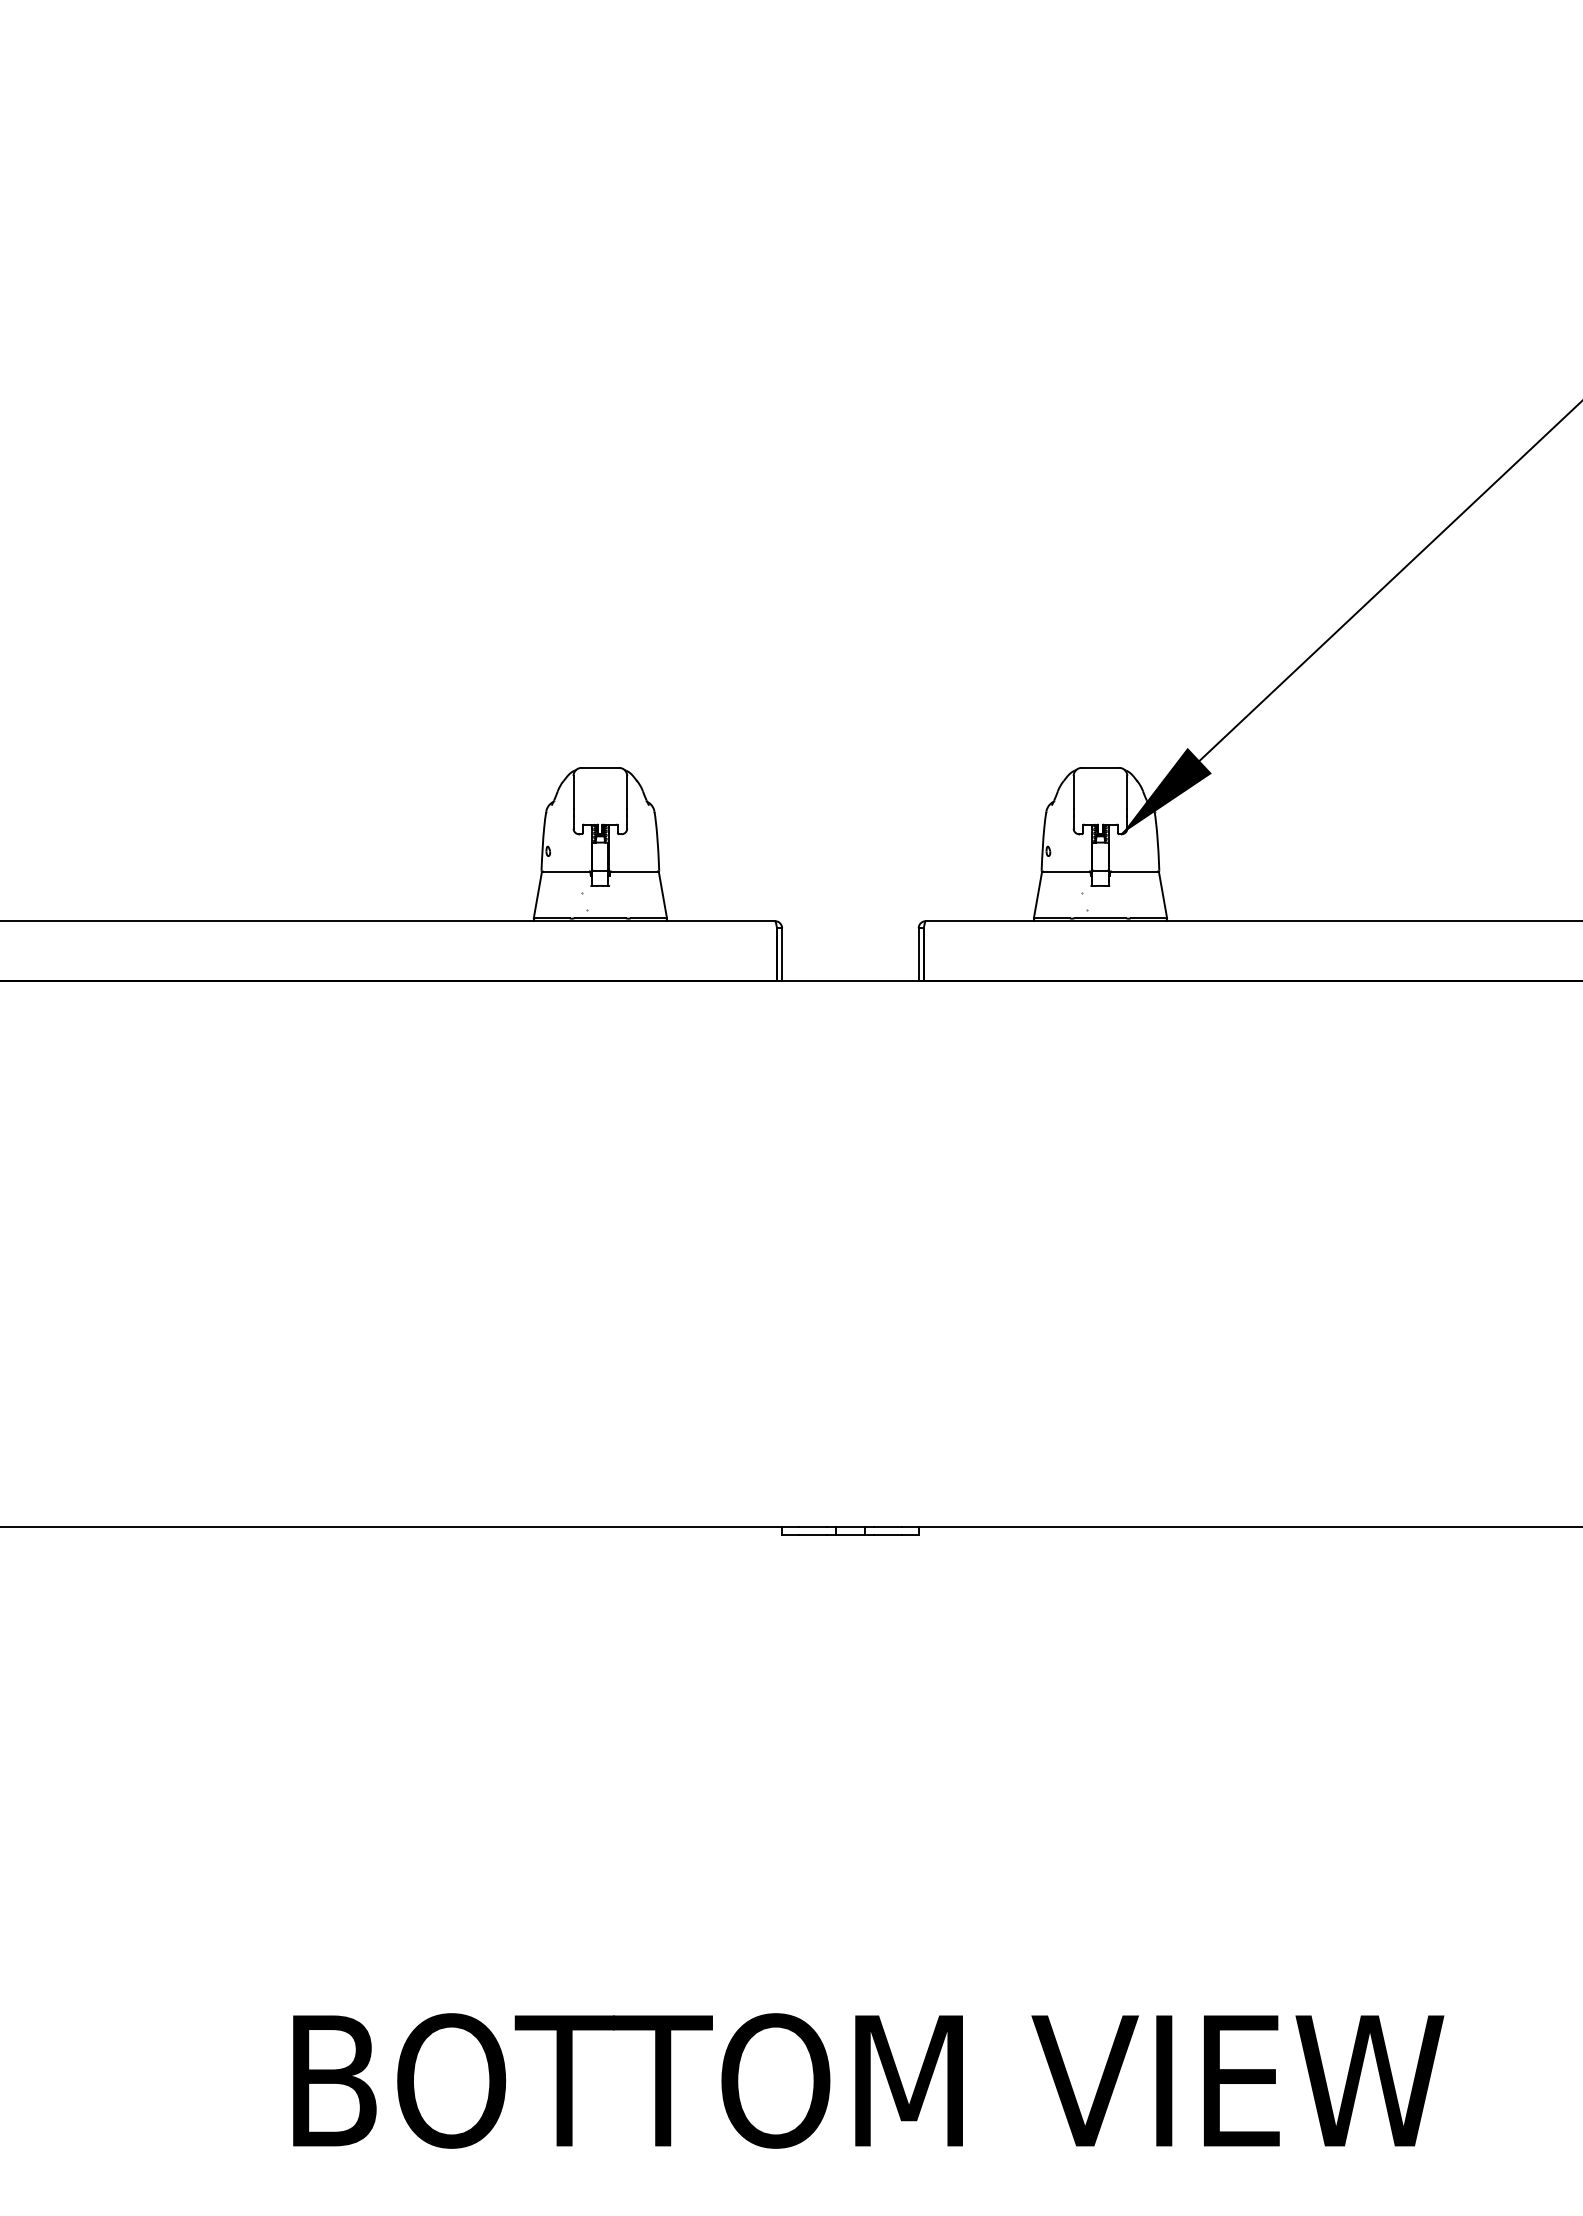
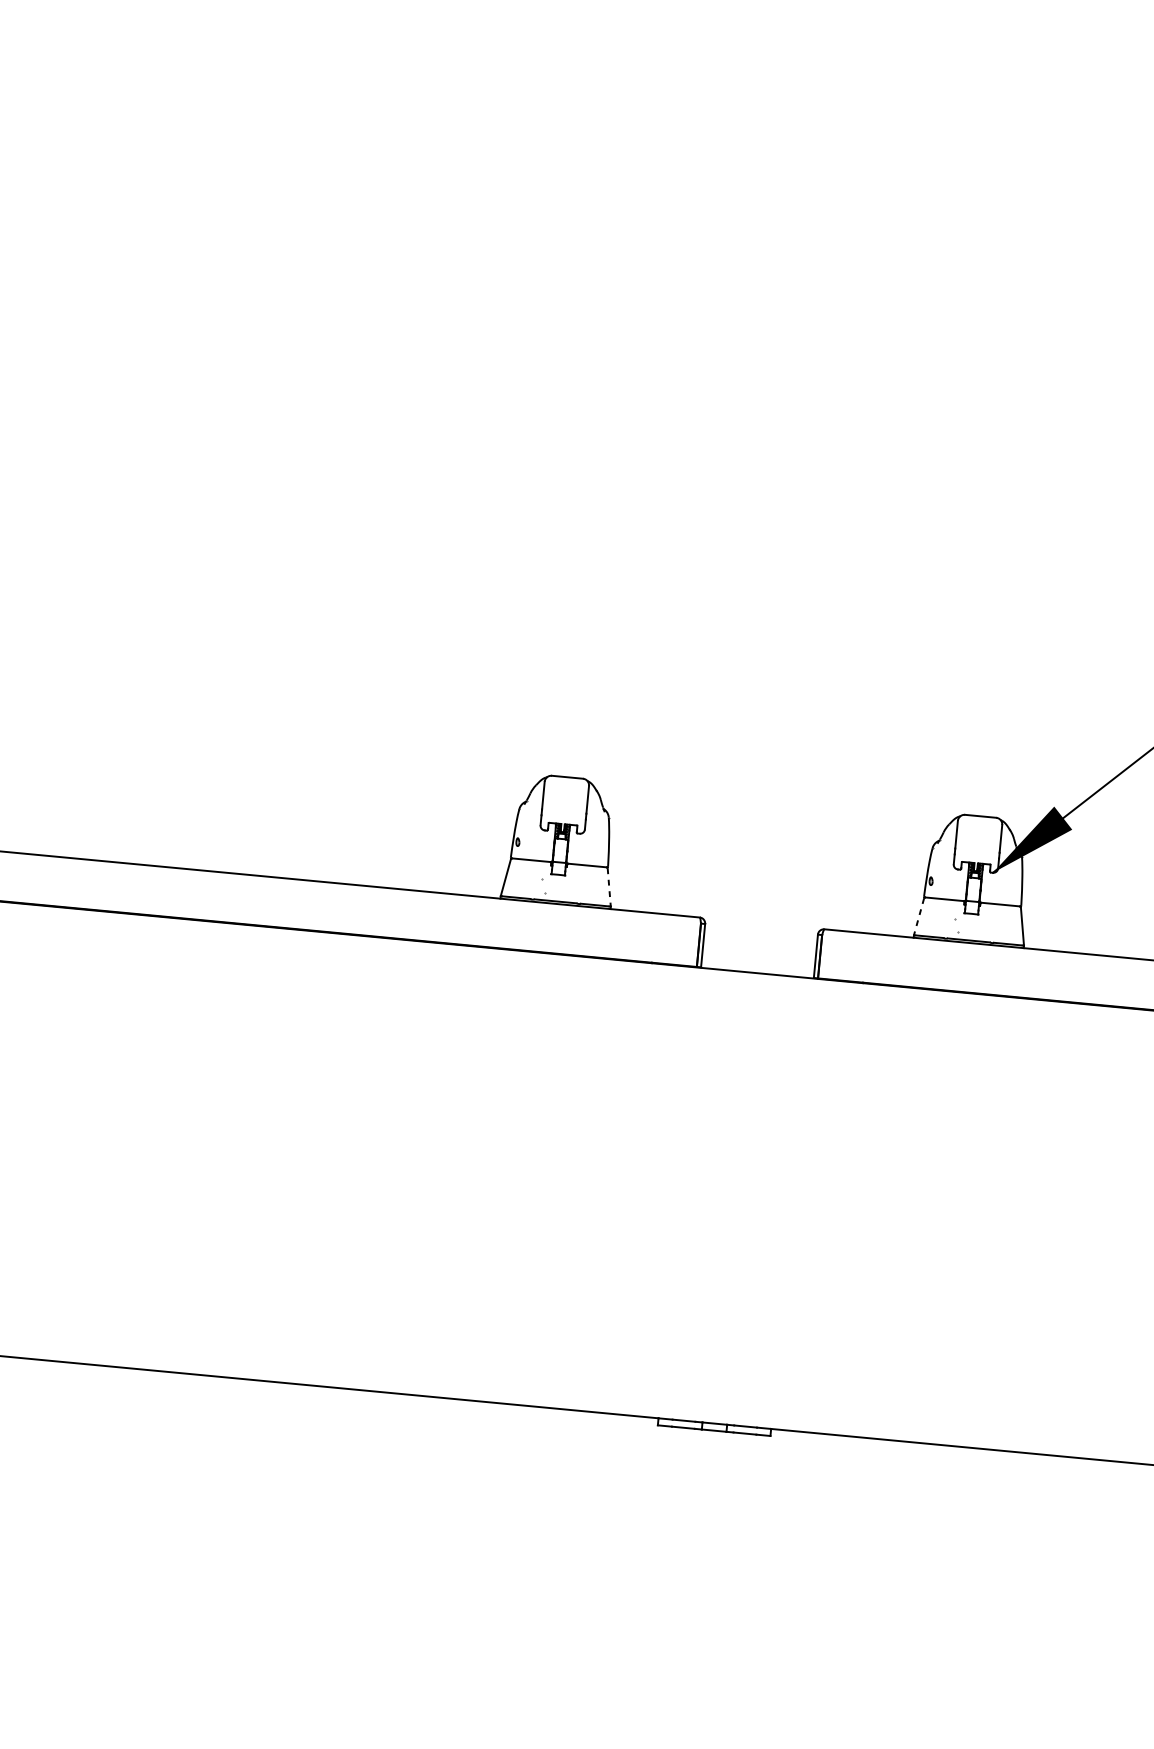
line: (663, 895) -> (609, 887), solid -> dashed
line: (1037, 895) -> (918, 916), solid -> dashed

